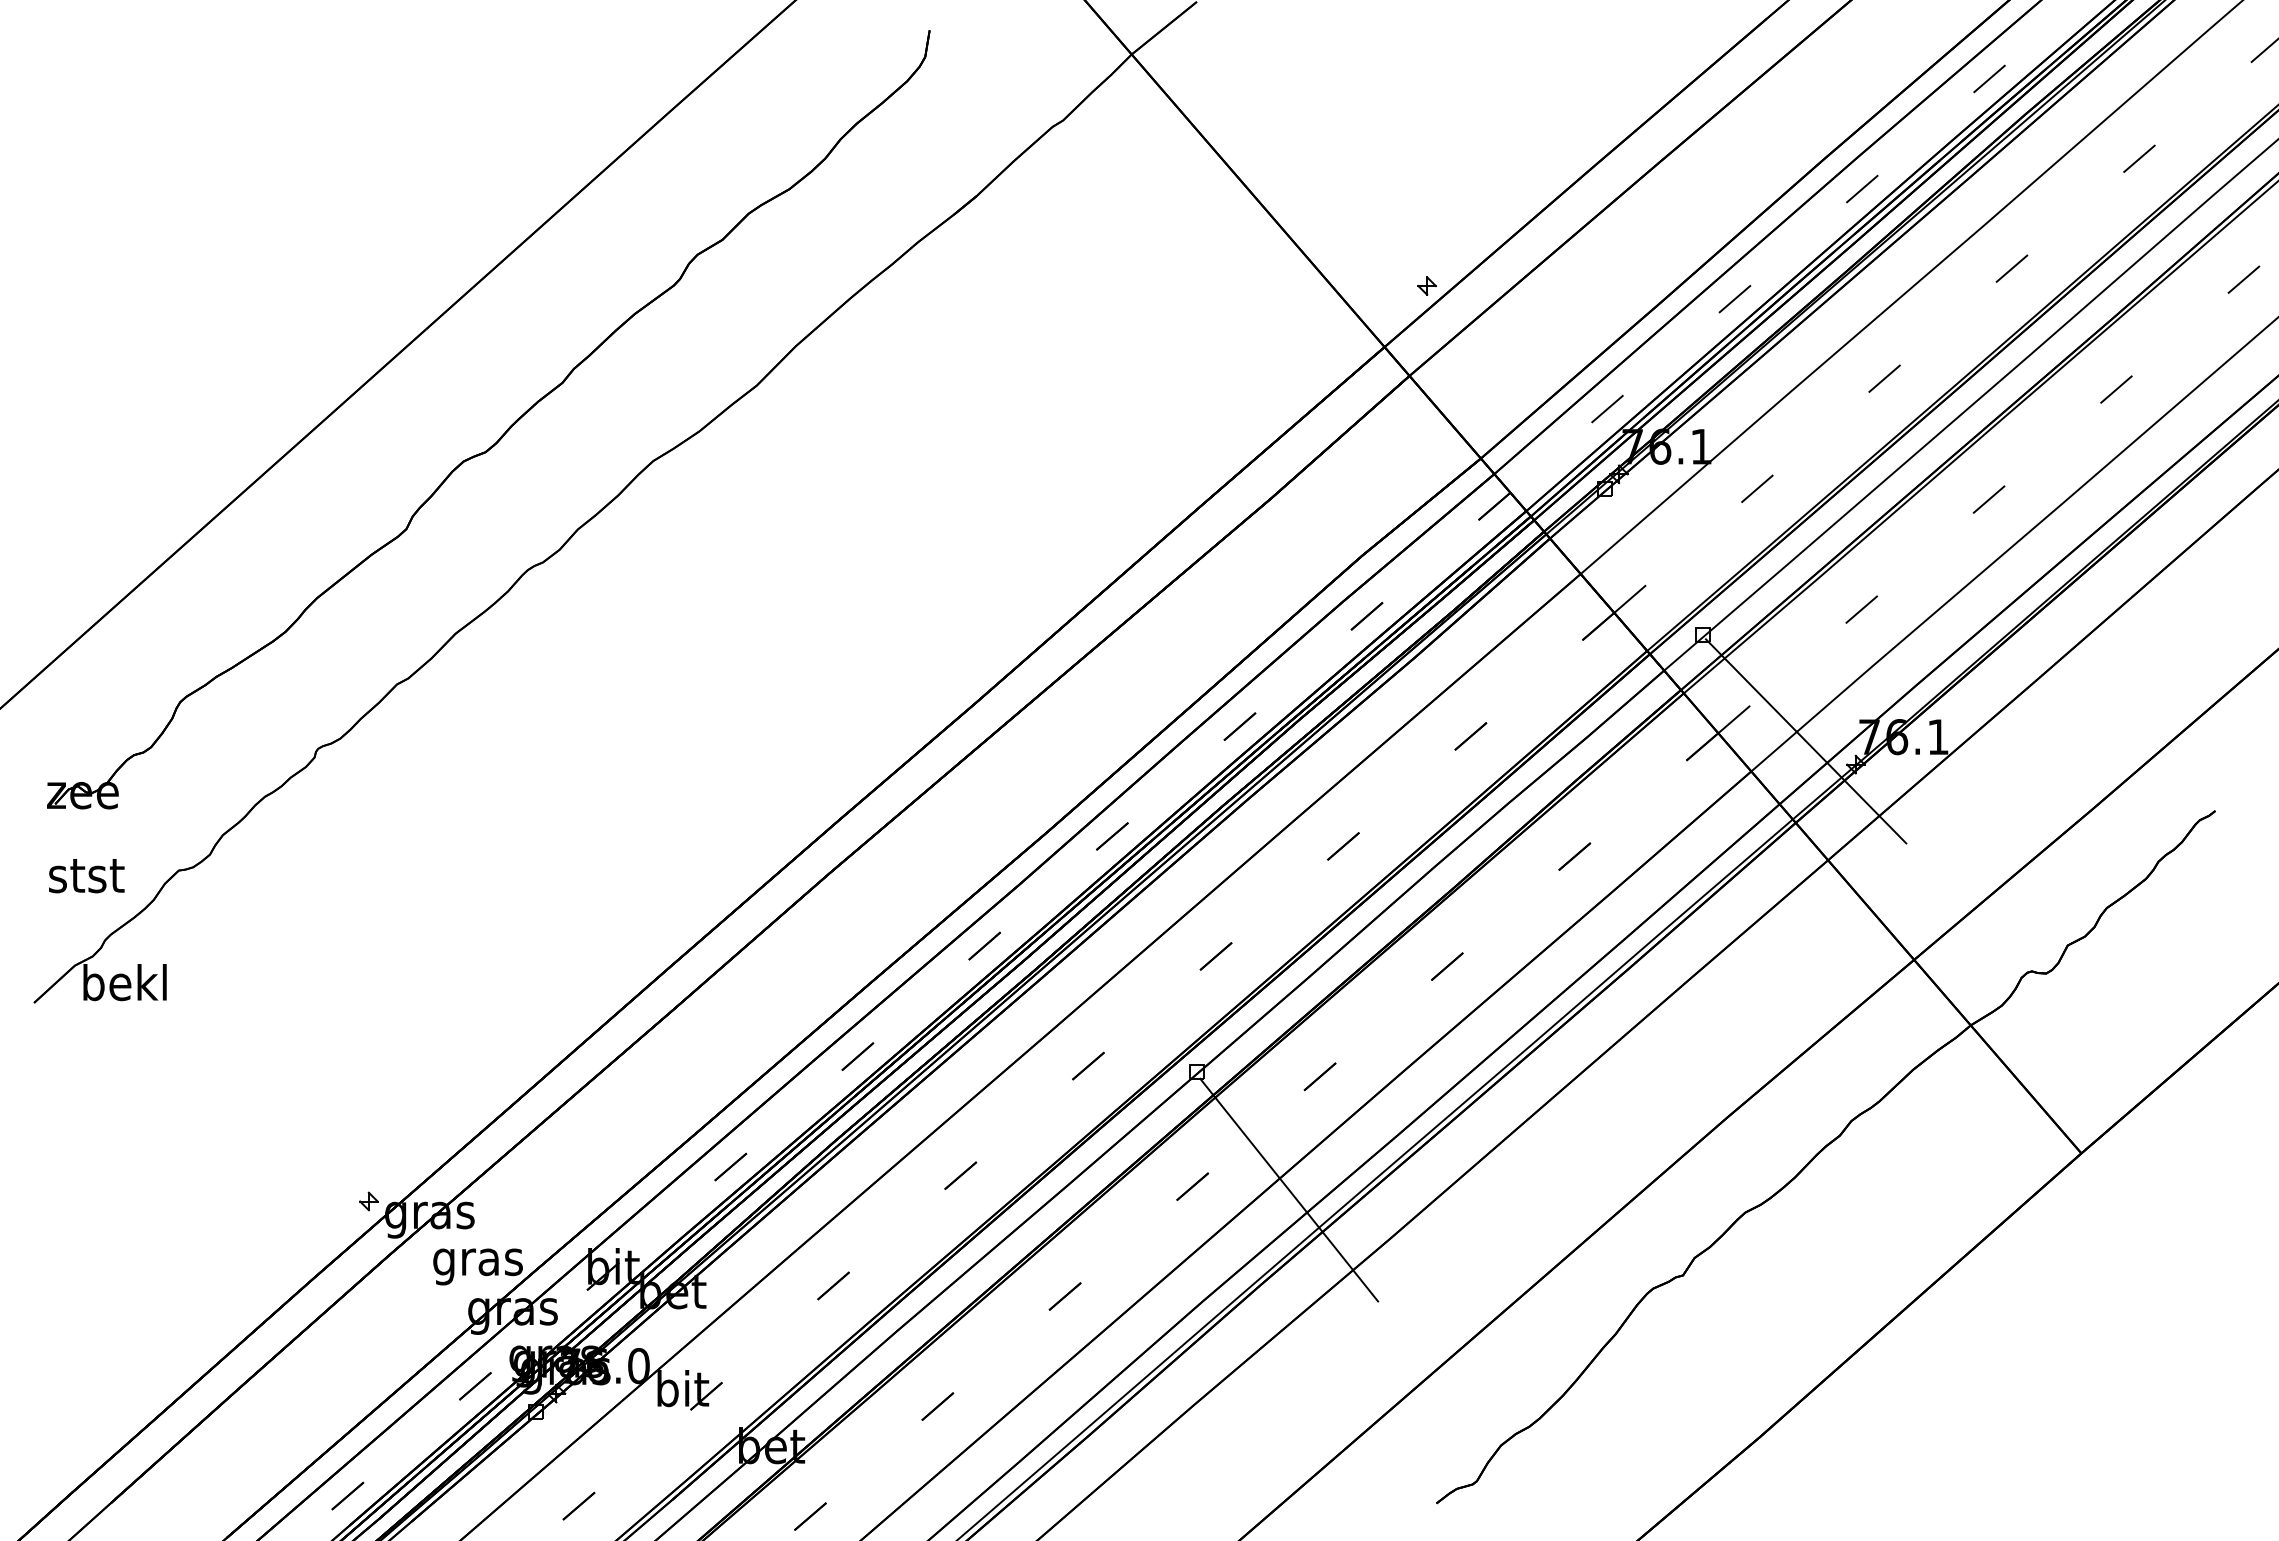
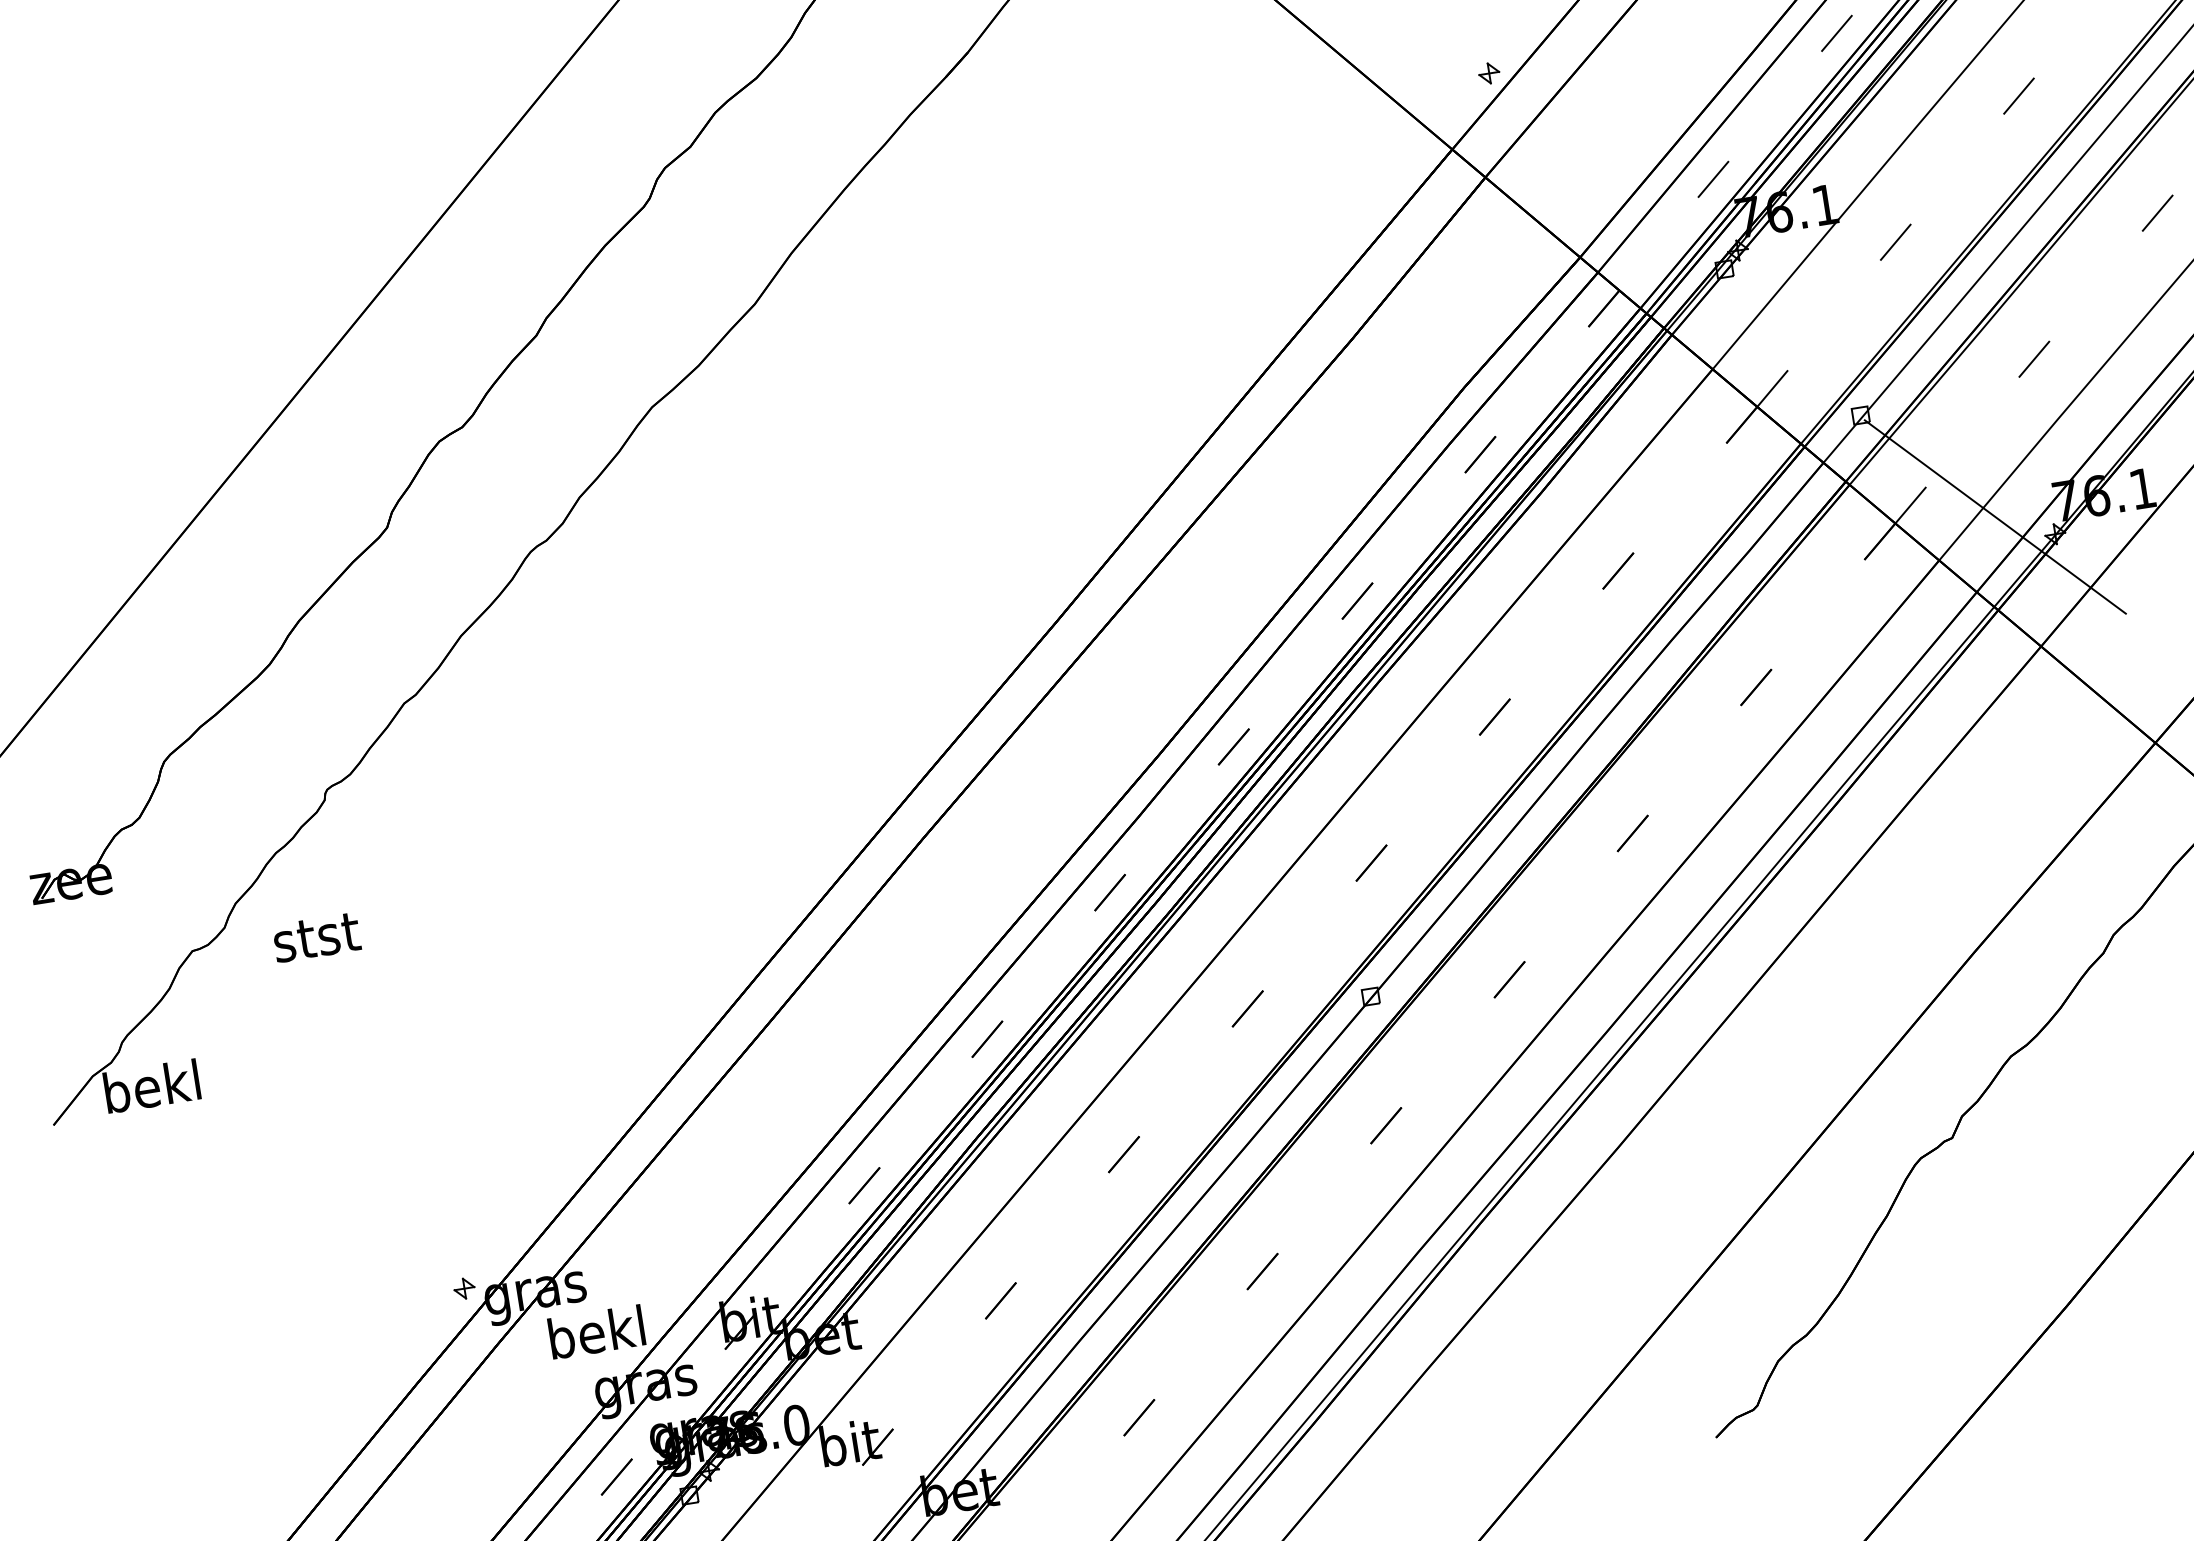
text: (86, 876) -> (316, 938), moved
line: (1289, 1189) -> (1495, 1111), removed
text: (477, 1262) -> (597, 1337), gras -> bekl

